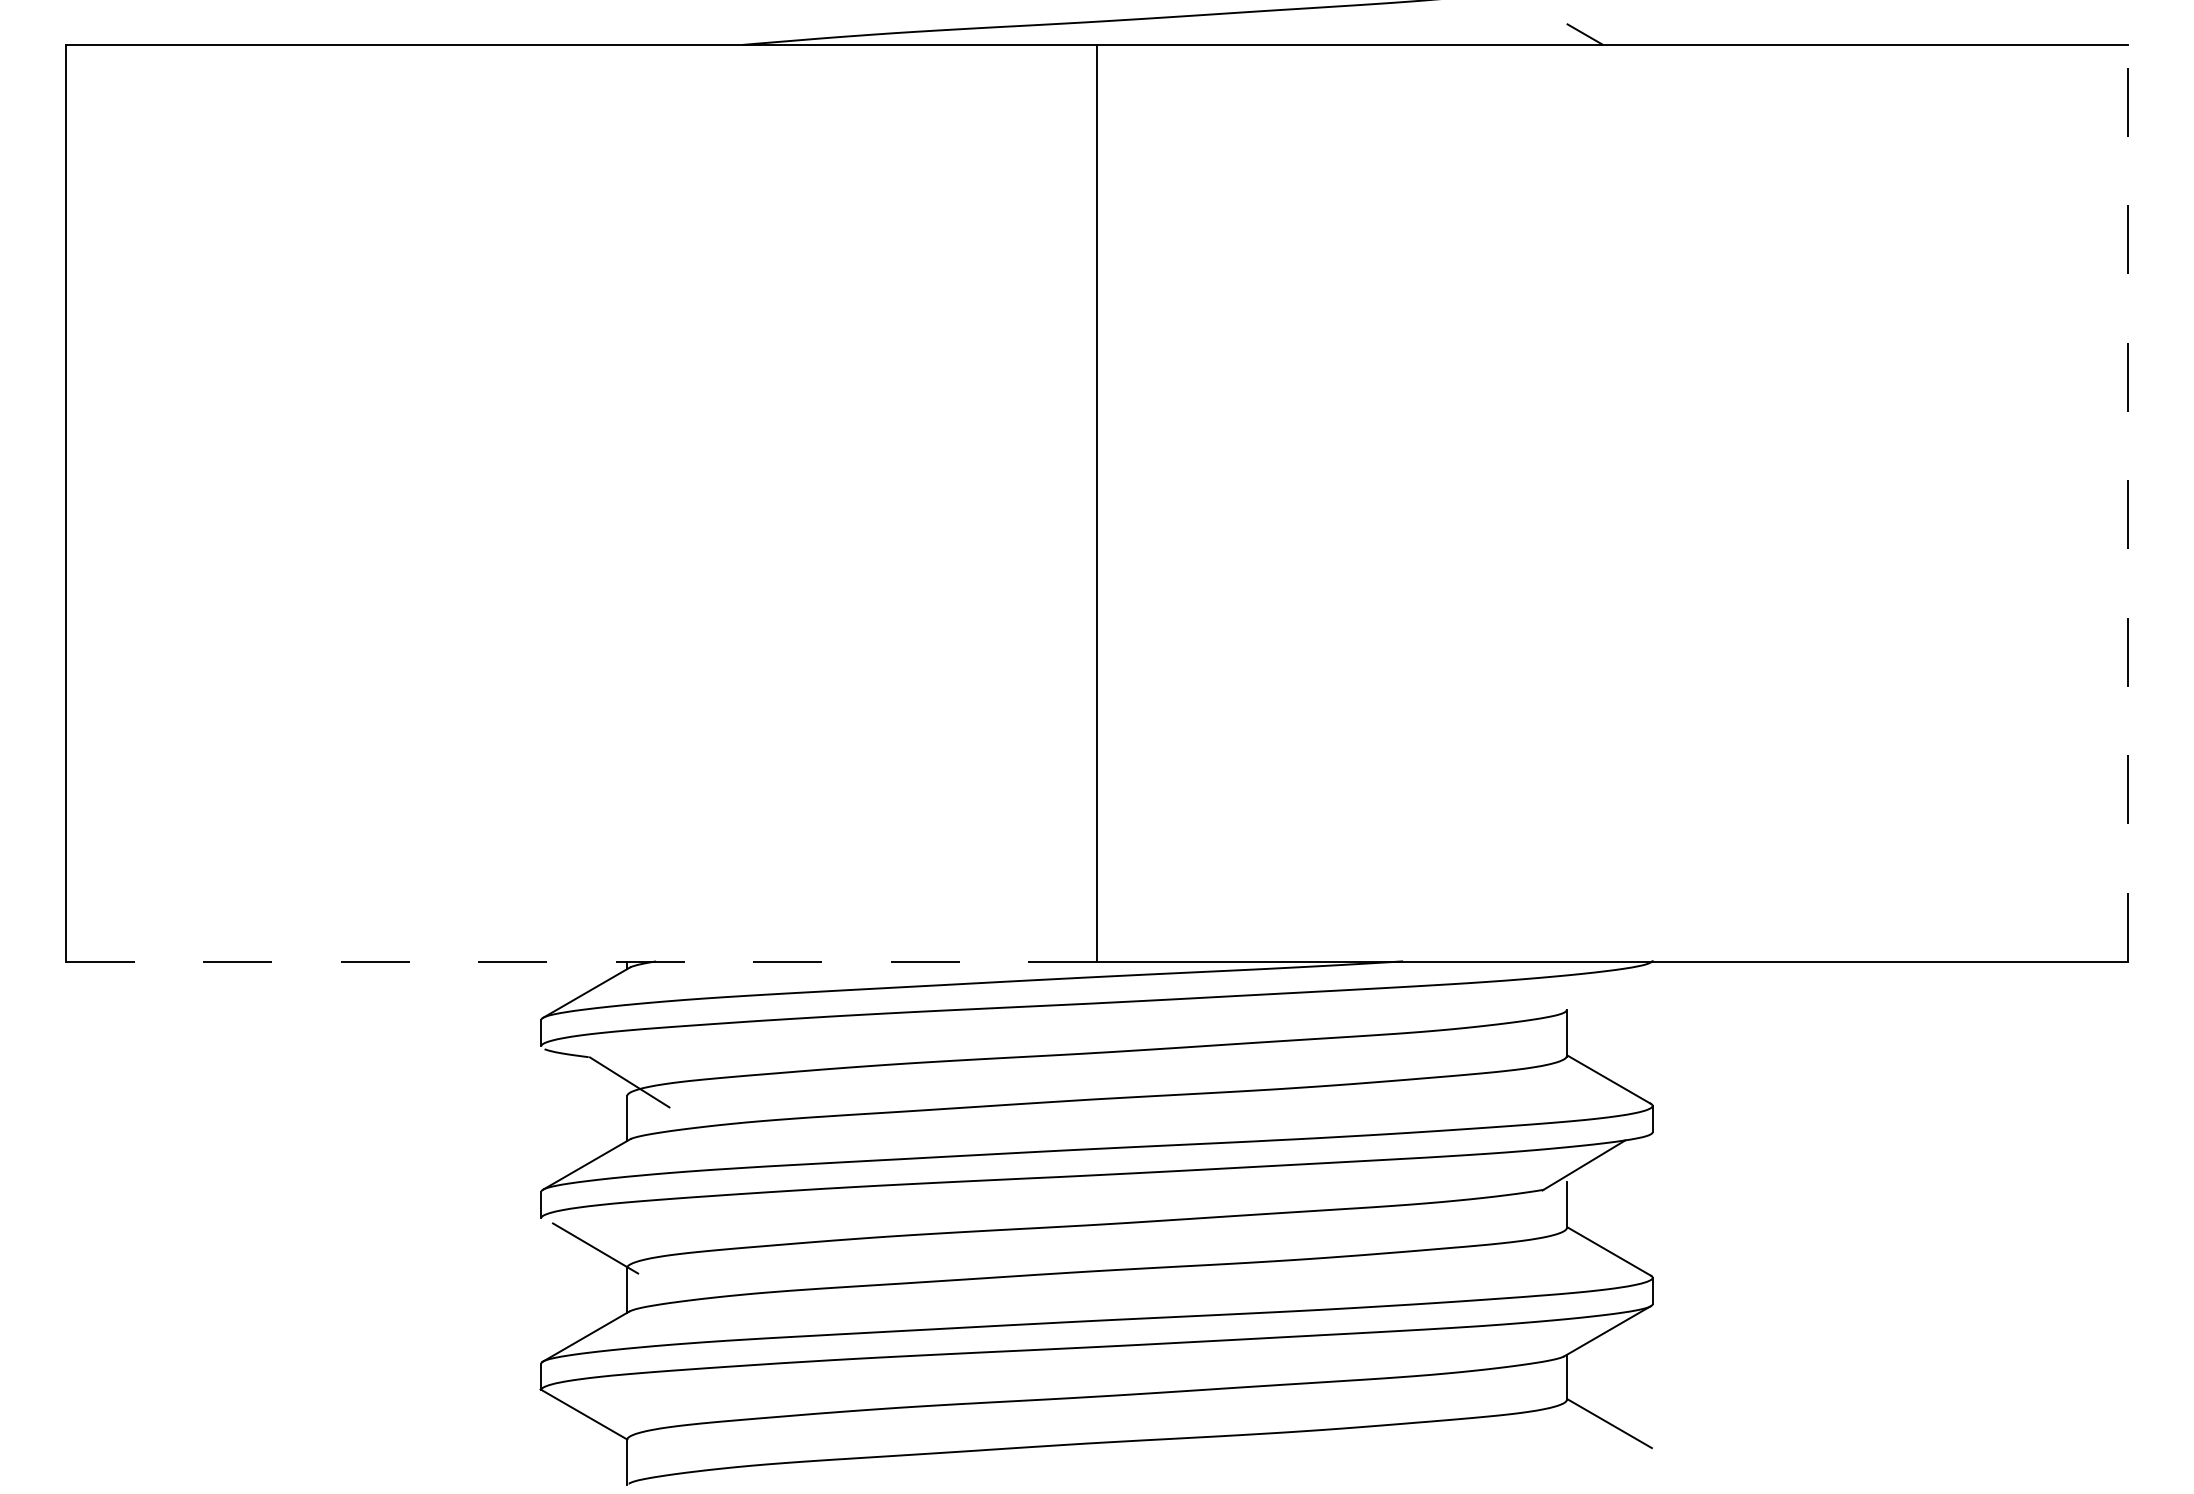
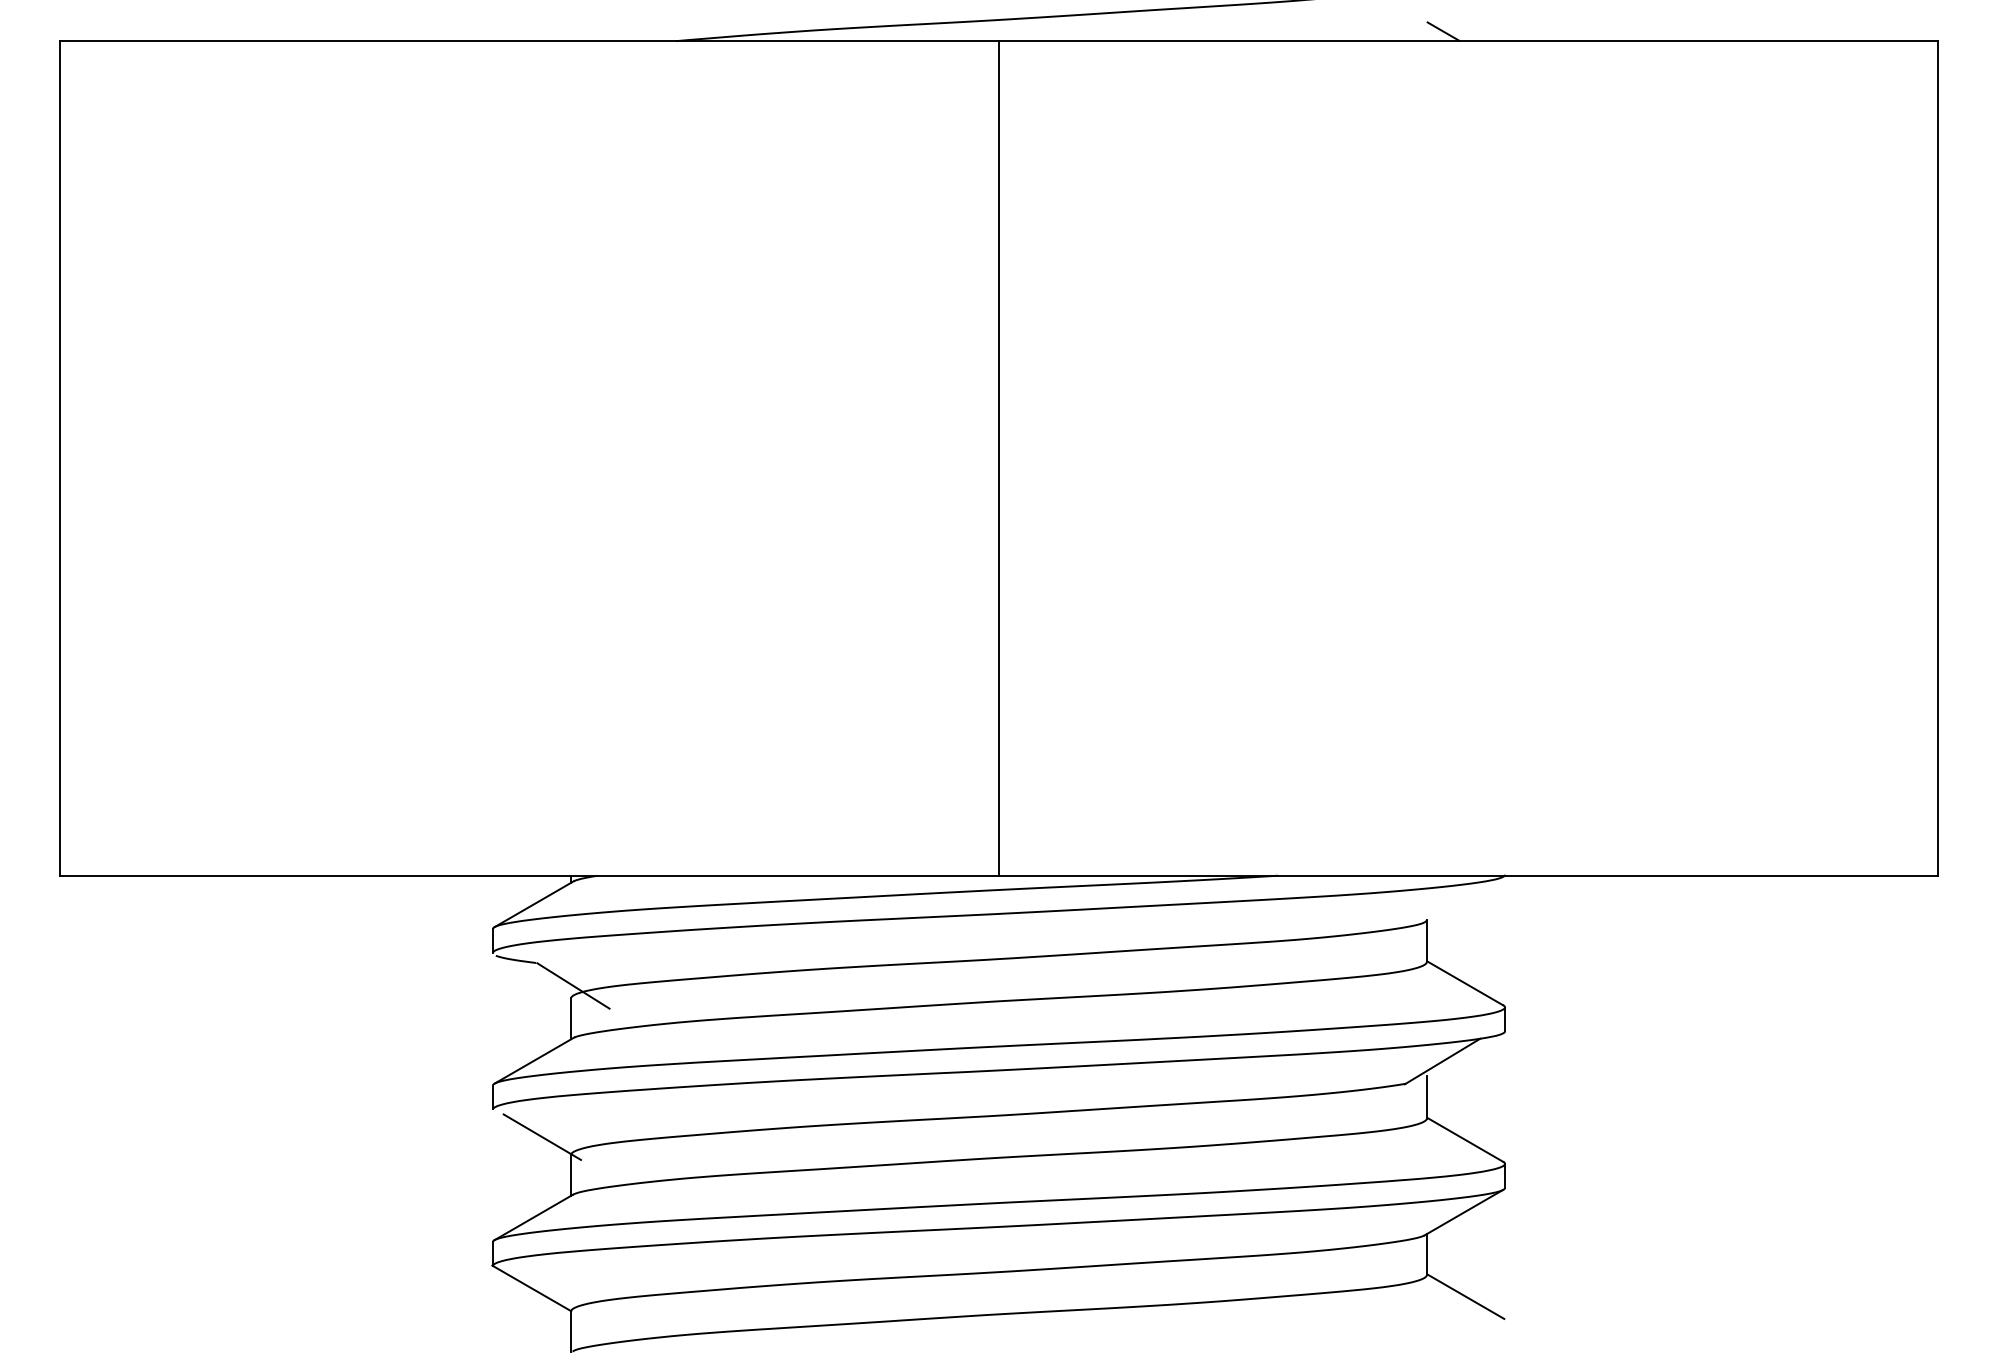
line: (2128, 502) -> (1938, 457), dashed -> solid
line: (581, 961) -> (529, 875), dashed -> solid

